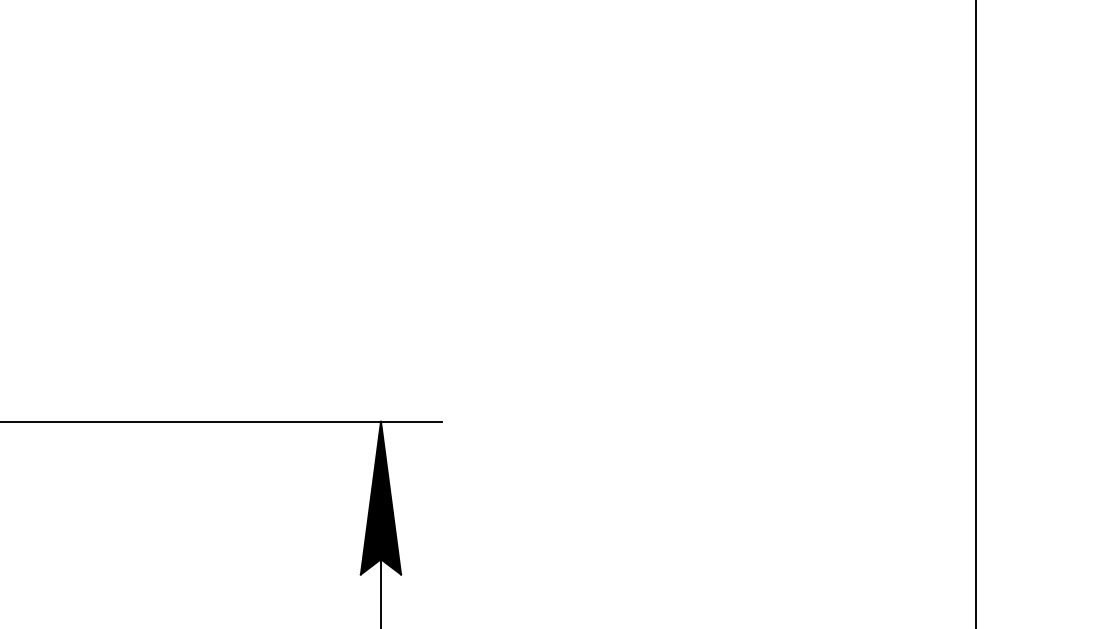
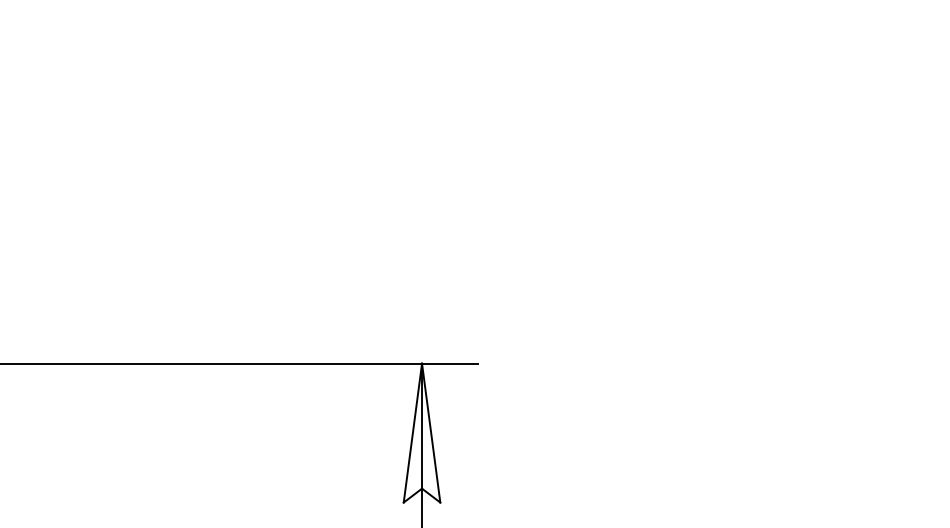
fill: (380, 497) -> (421, 432), removed

